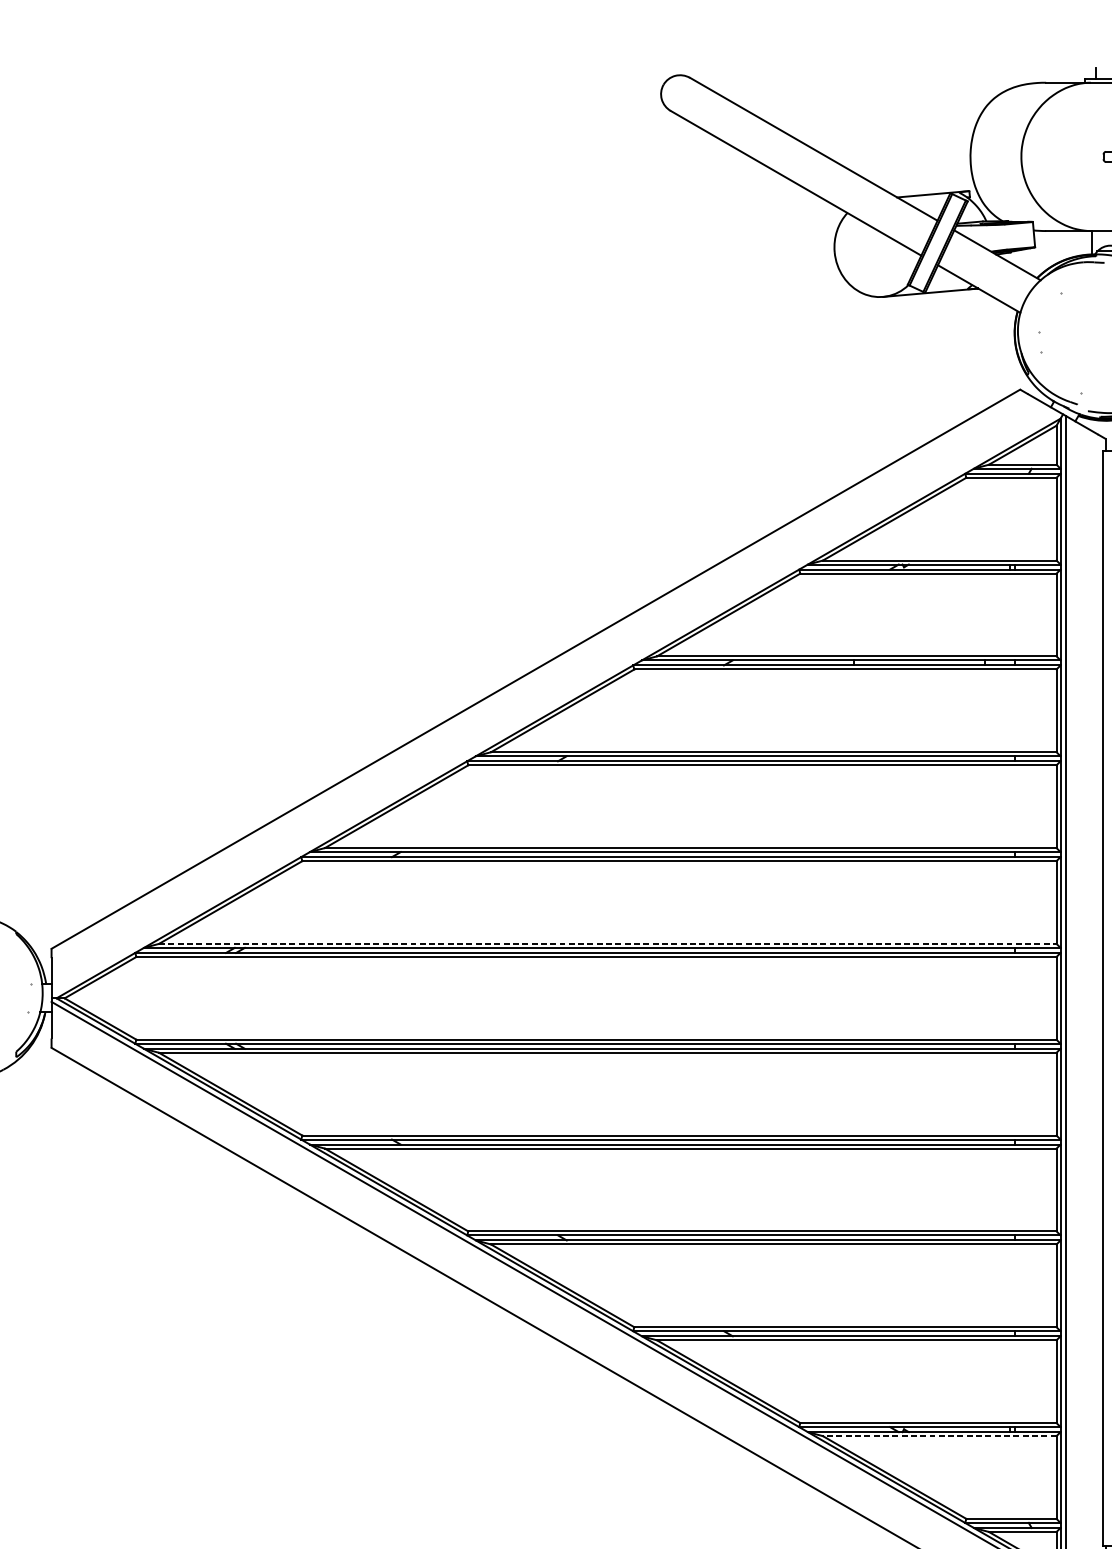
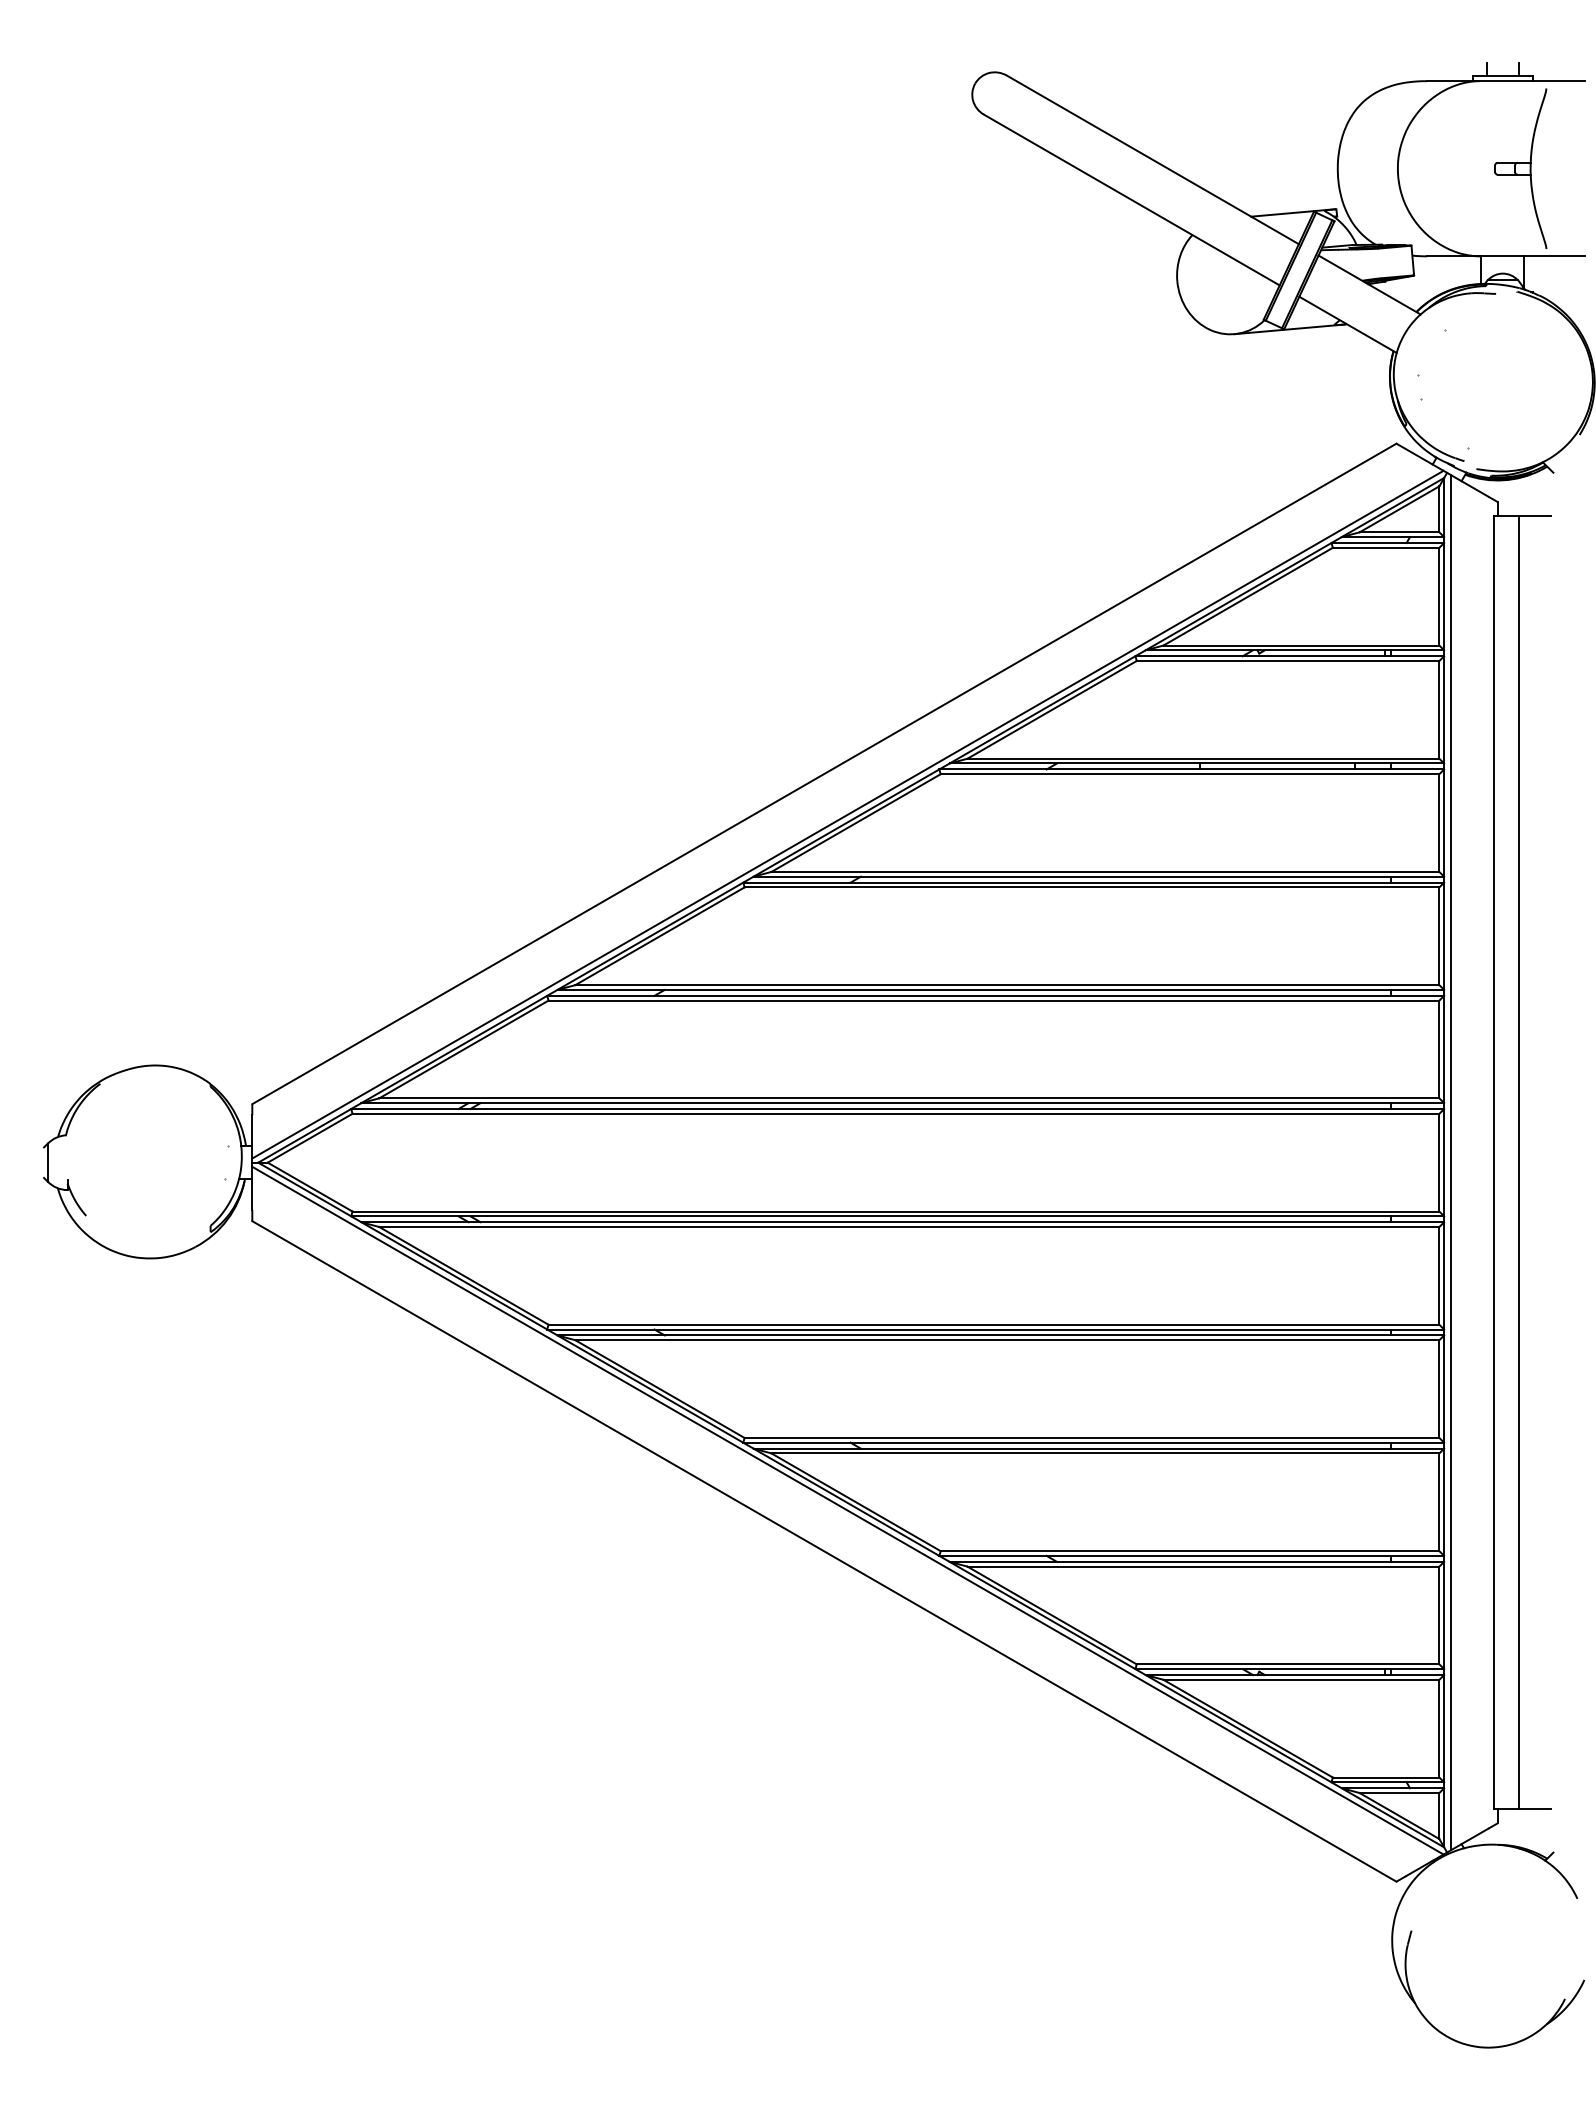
line: (555, 703) -> (847, 814), added
line: (607, 944) -> (909, 1098), dashed -> solid
line: (939, 1435) -> (1301, 1679), dashed -> solid

